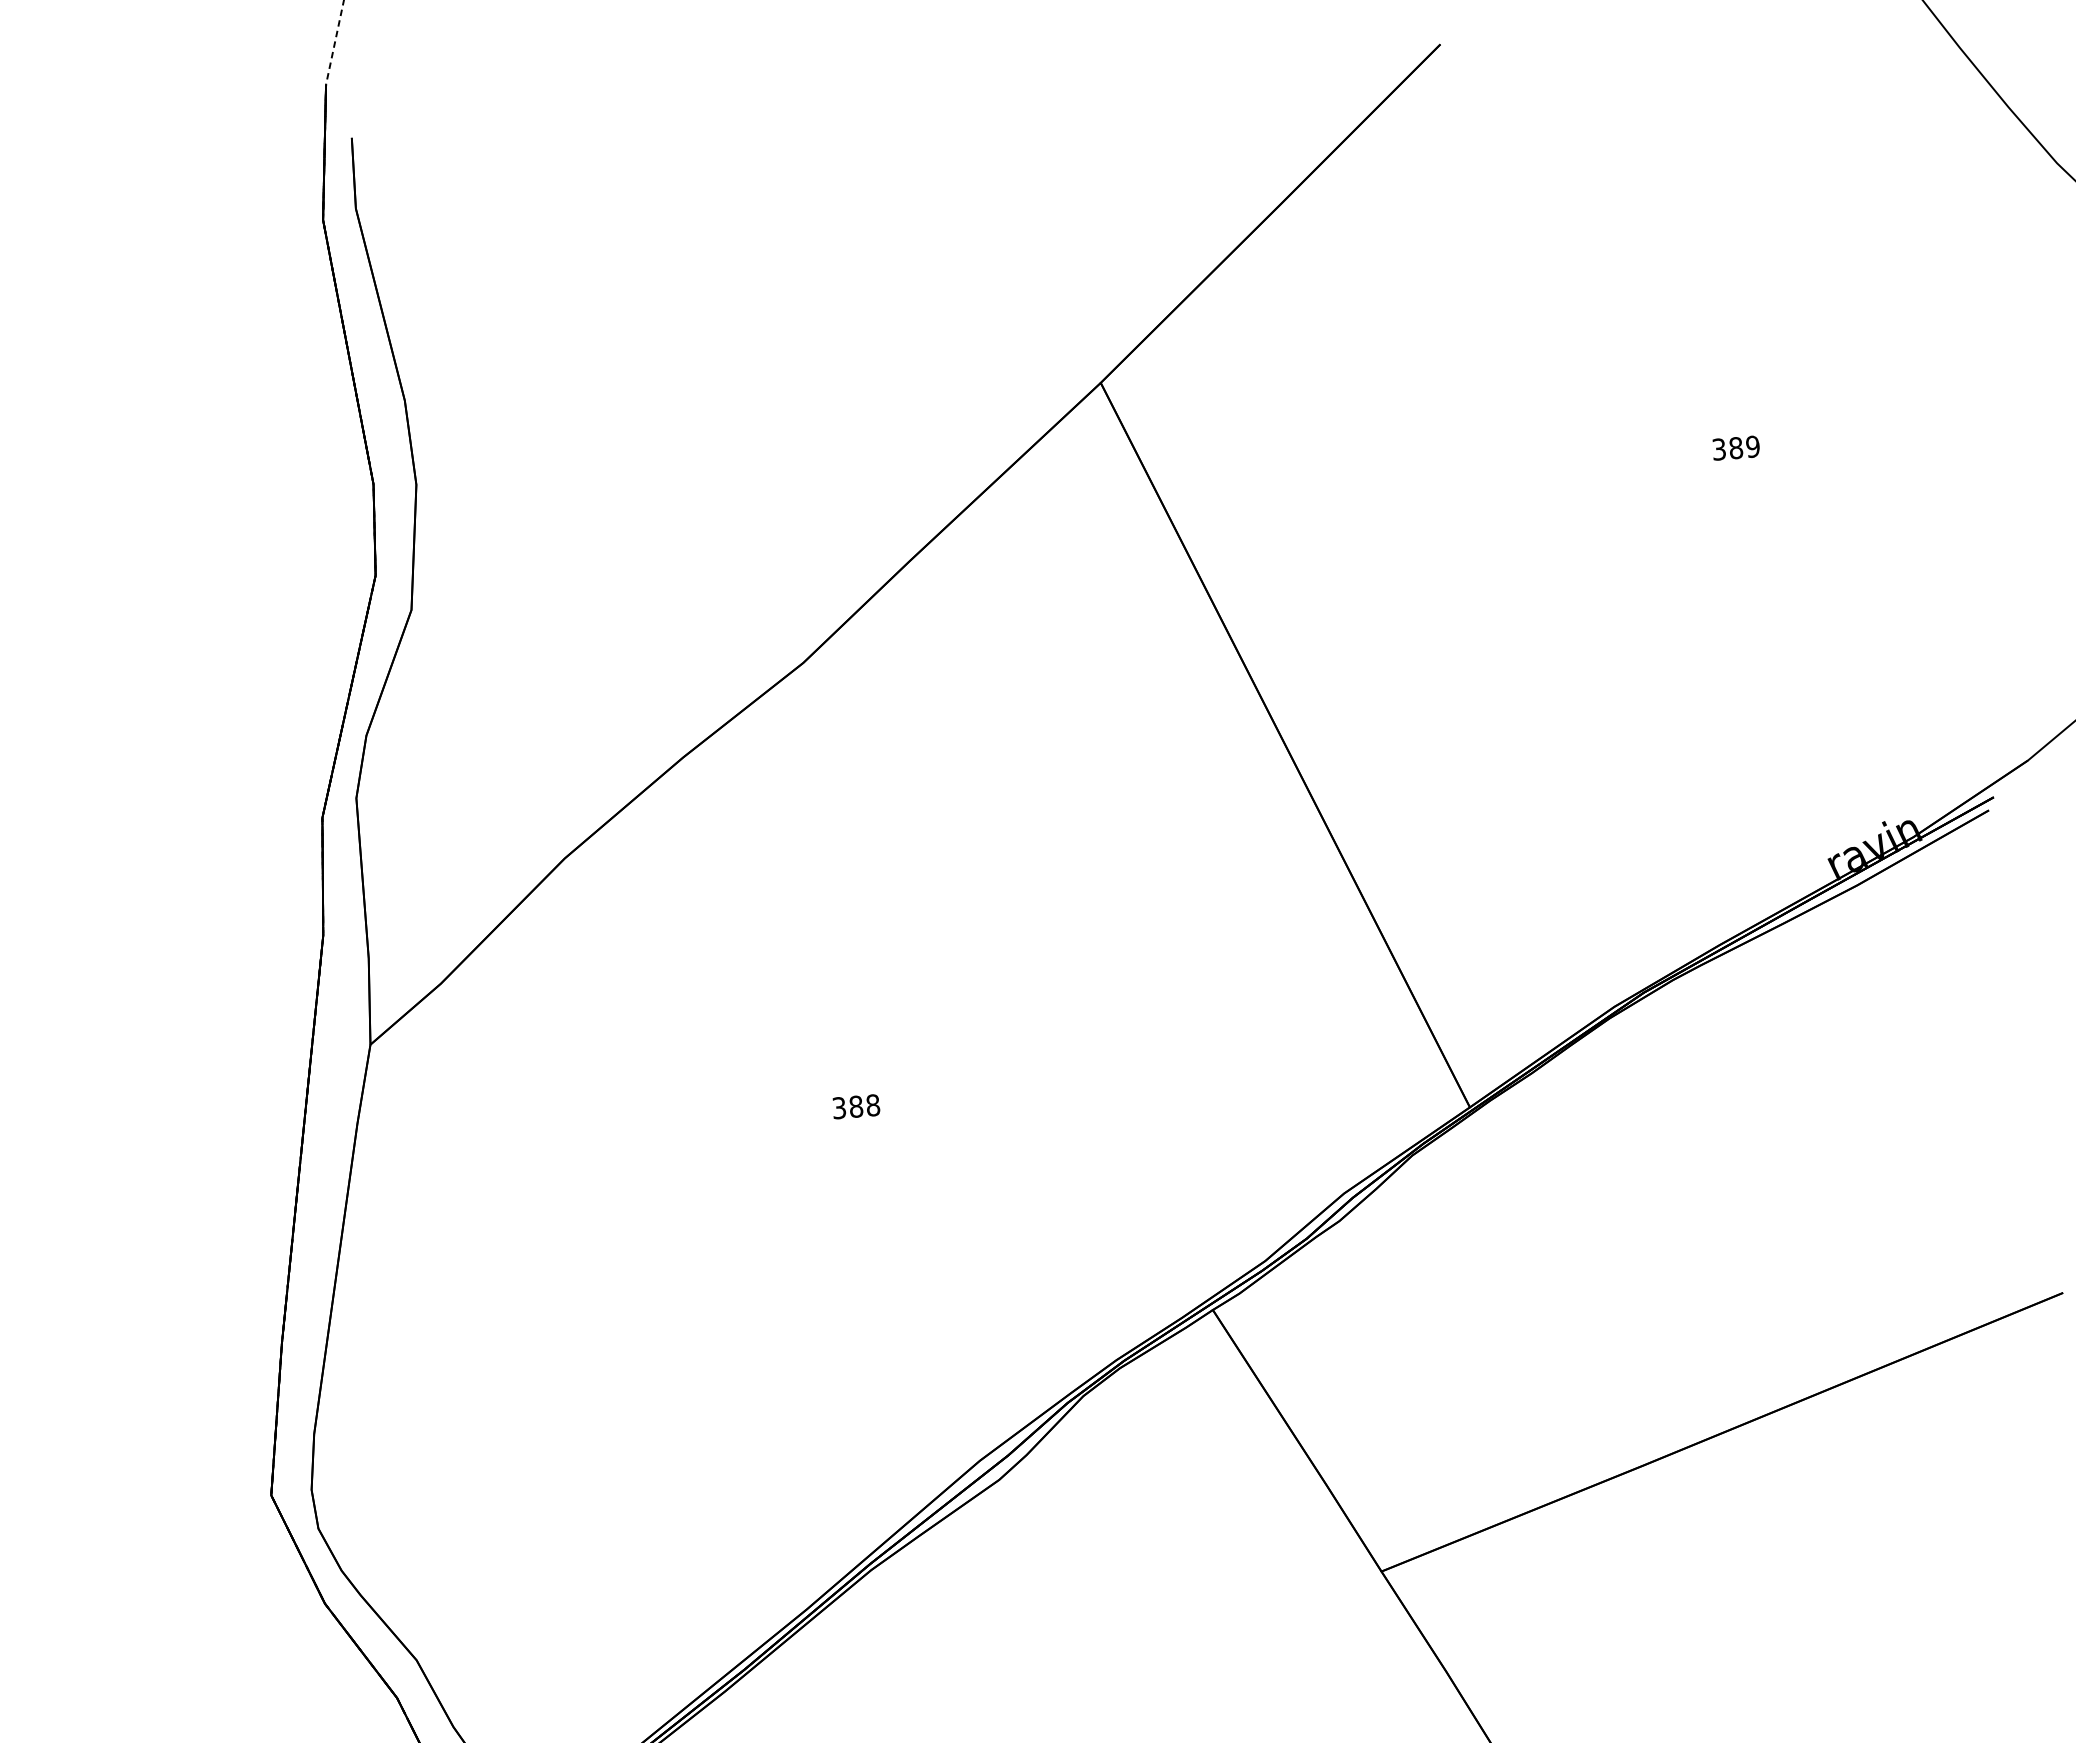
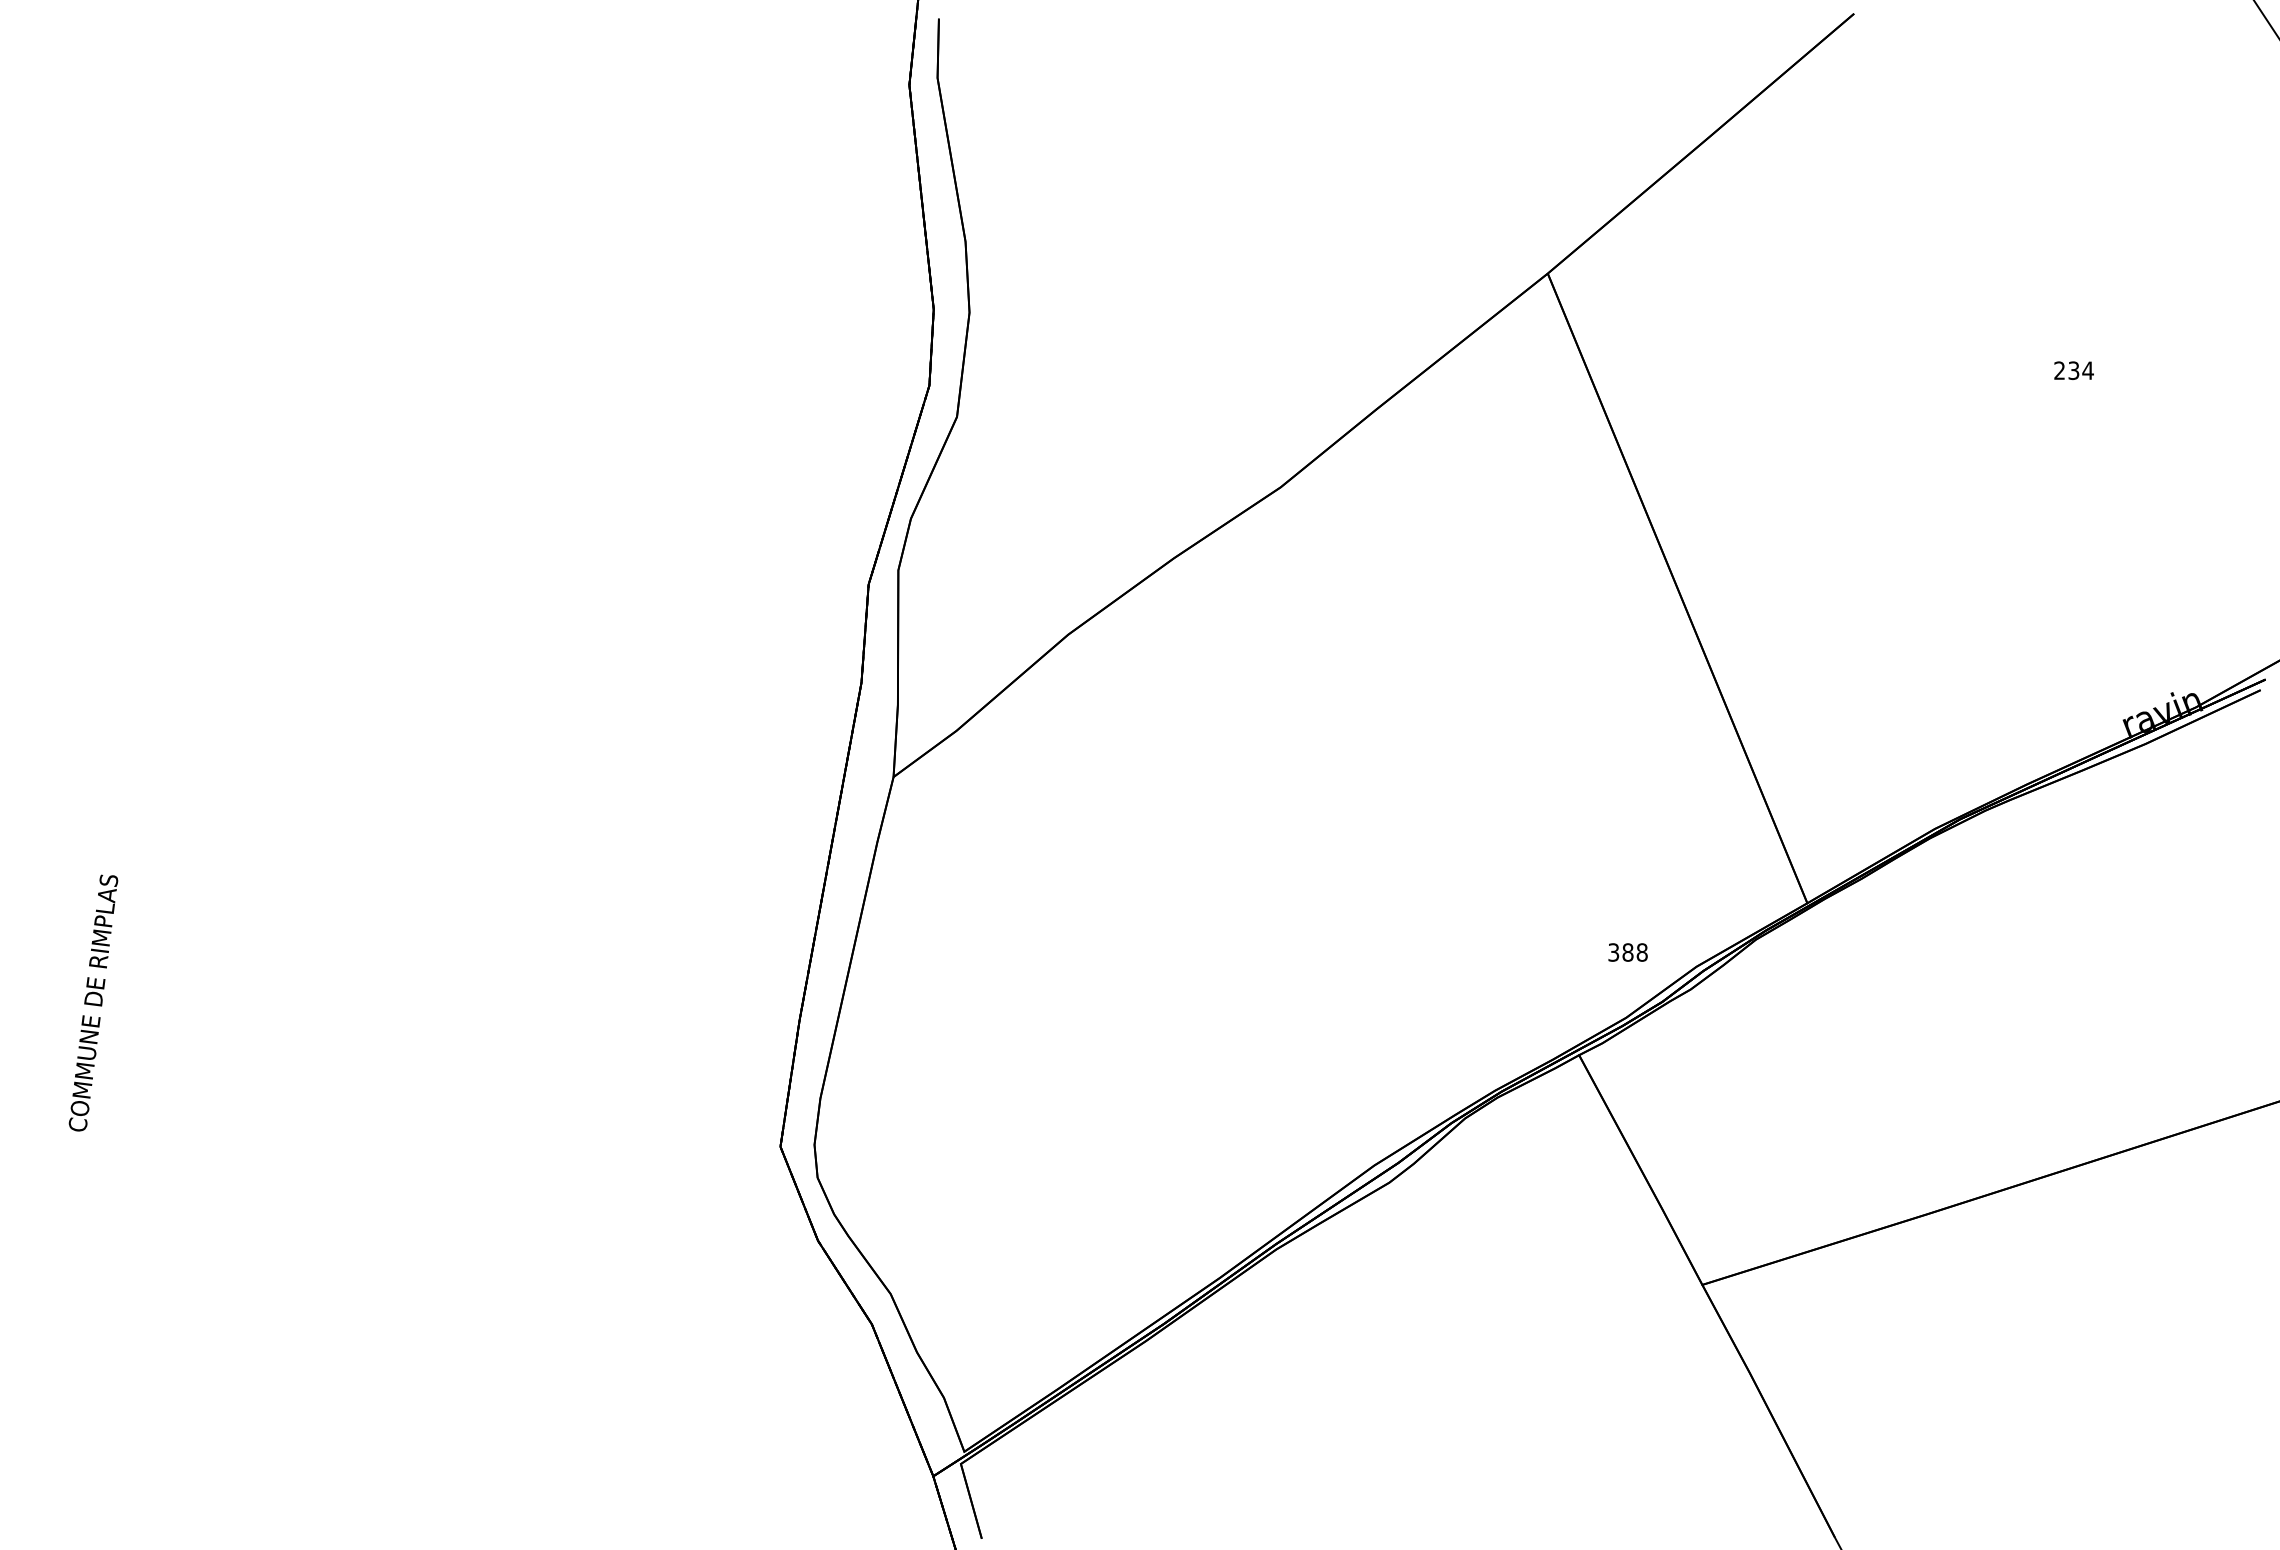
text: (1735, 447) -> (2073, 370), 389 -> 234
text: (855, 1106) -> (1627, 952), moved

